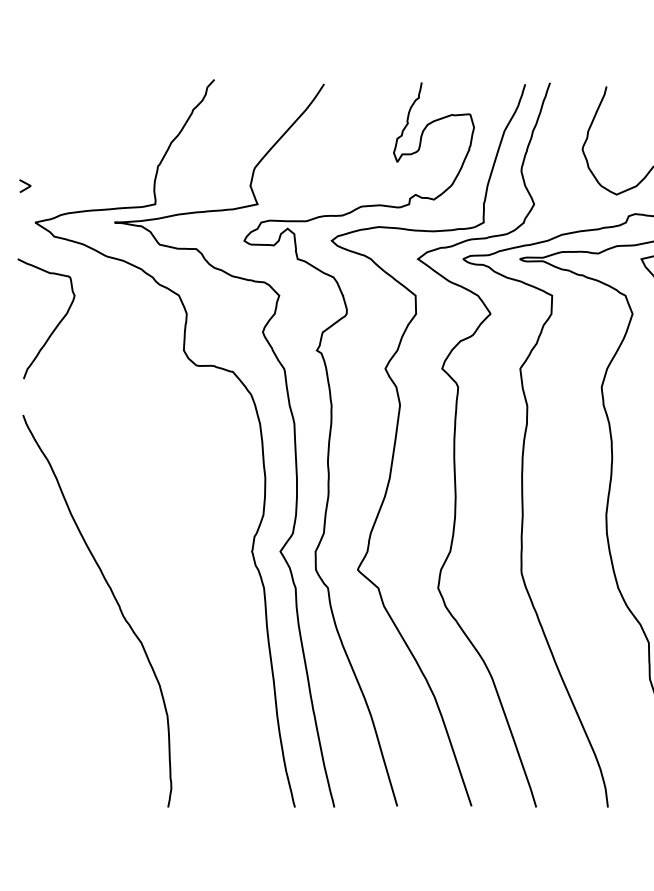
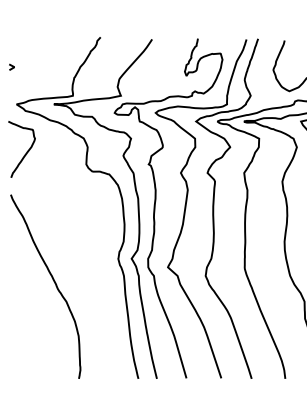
line: (24, 184) -> (11, 66), moved

